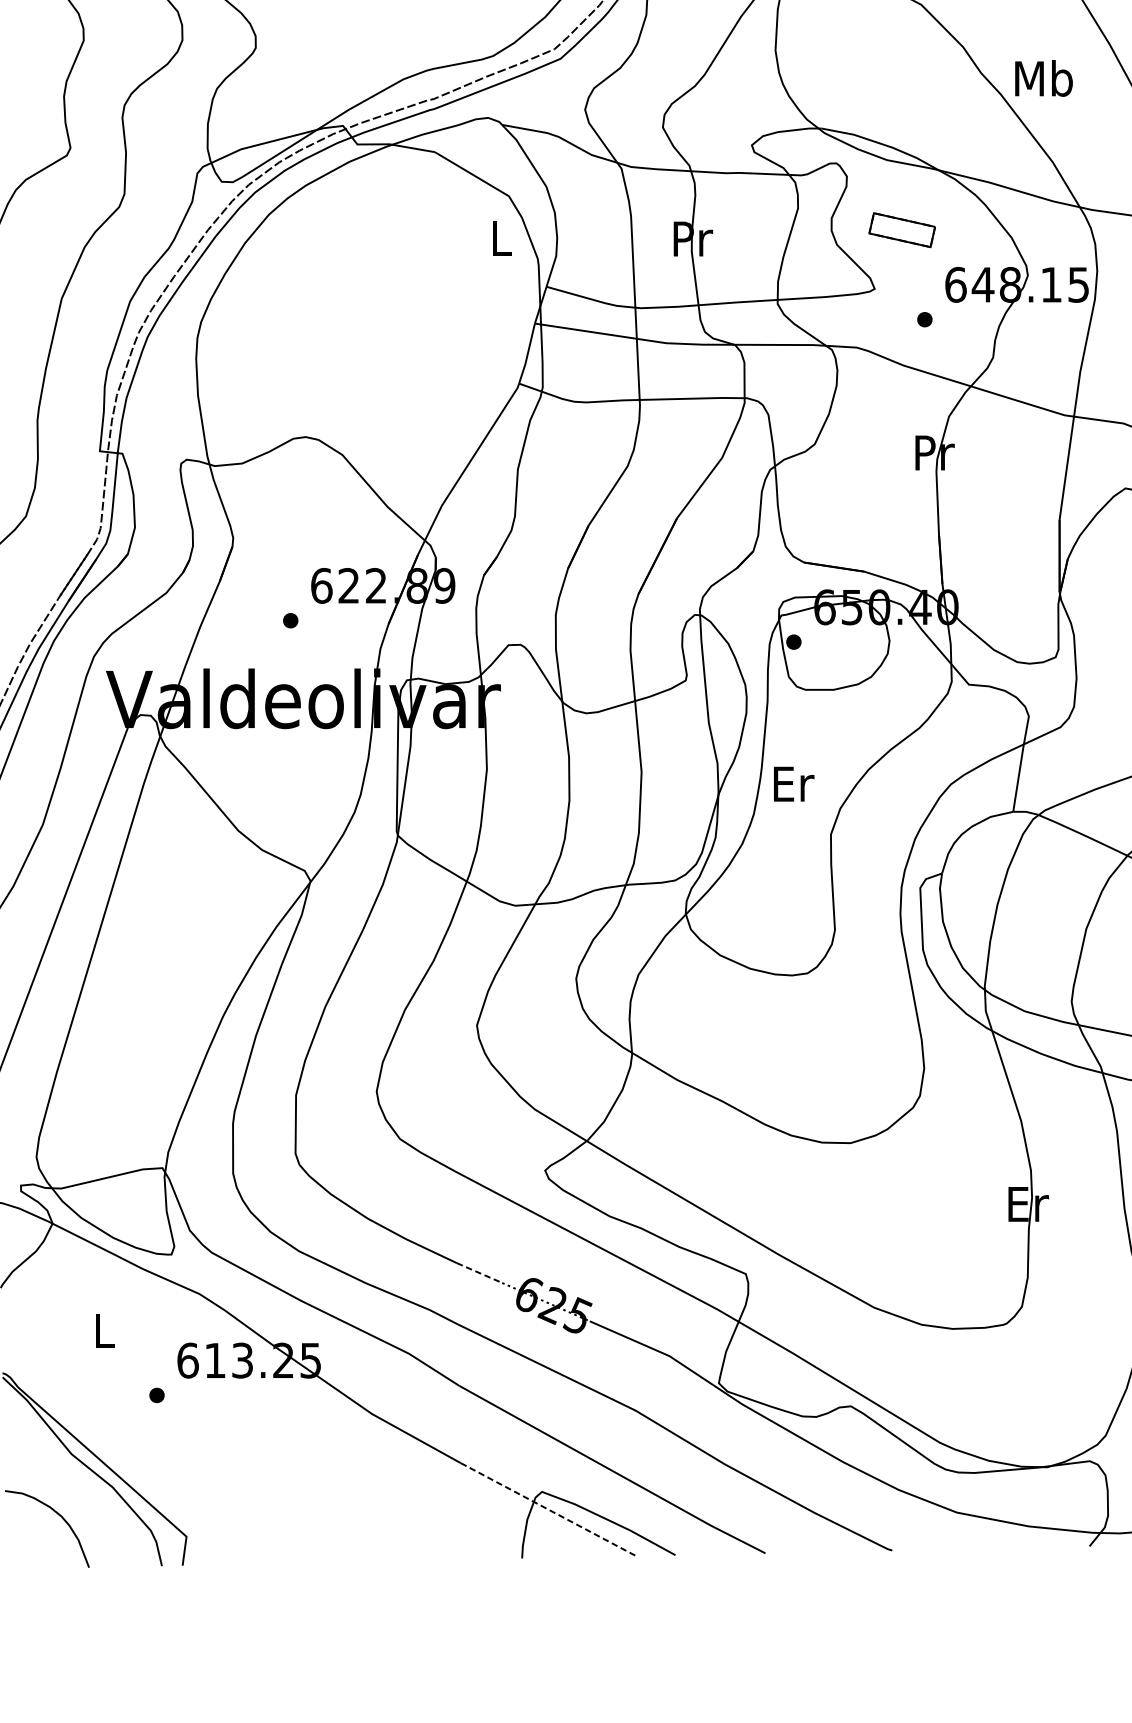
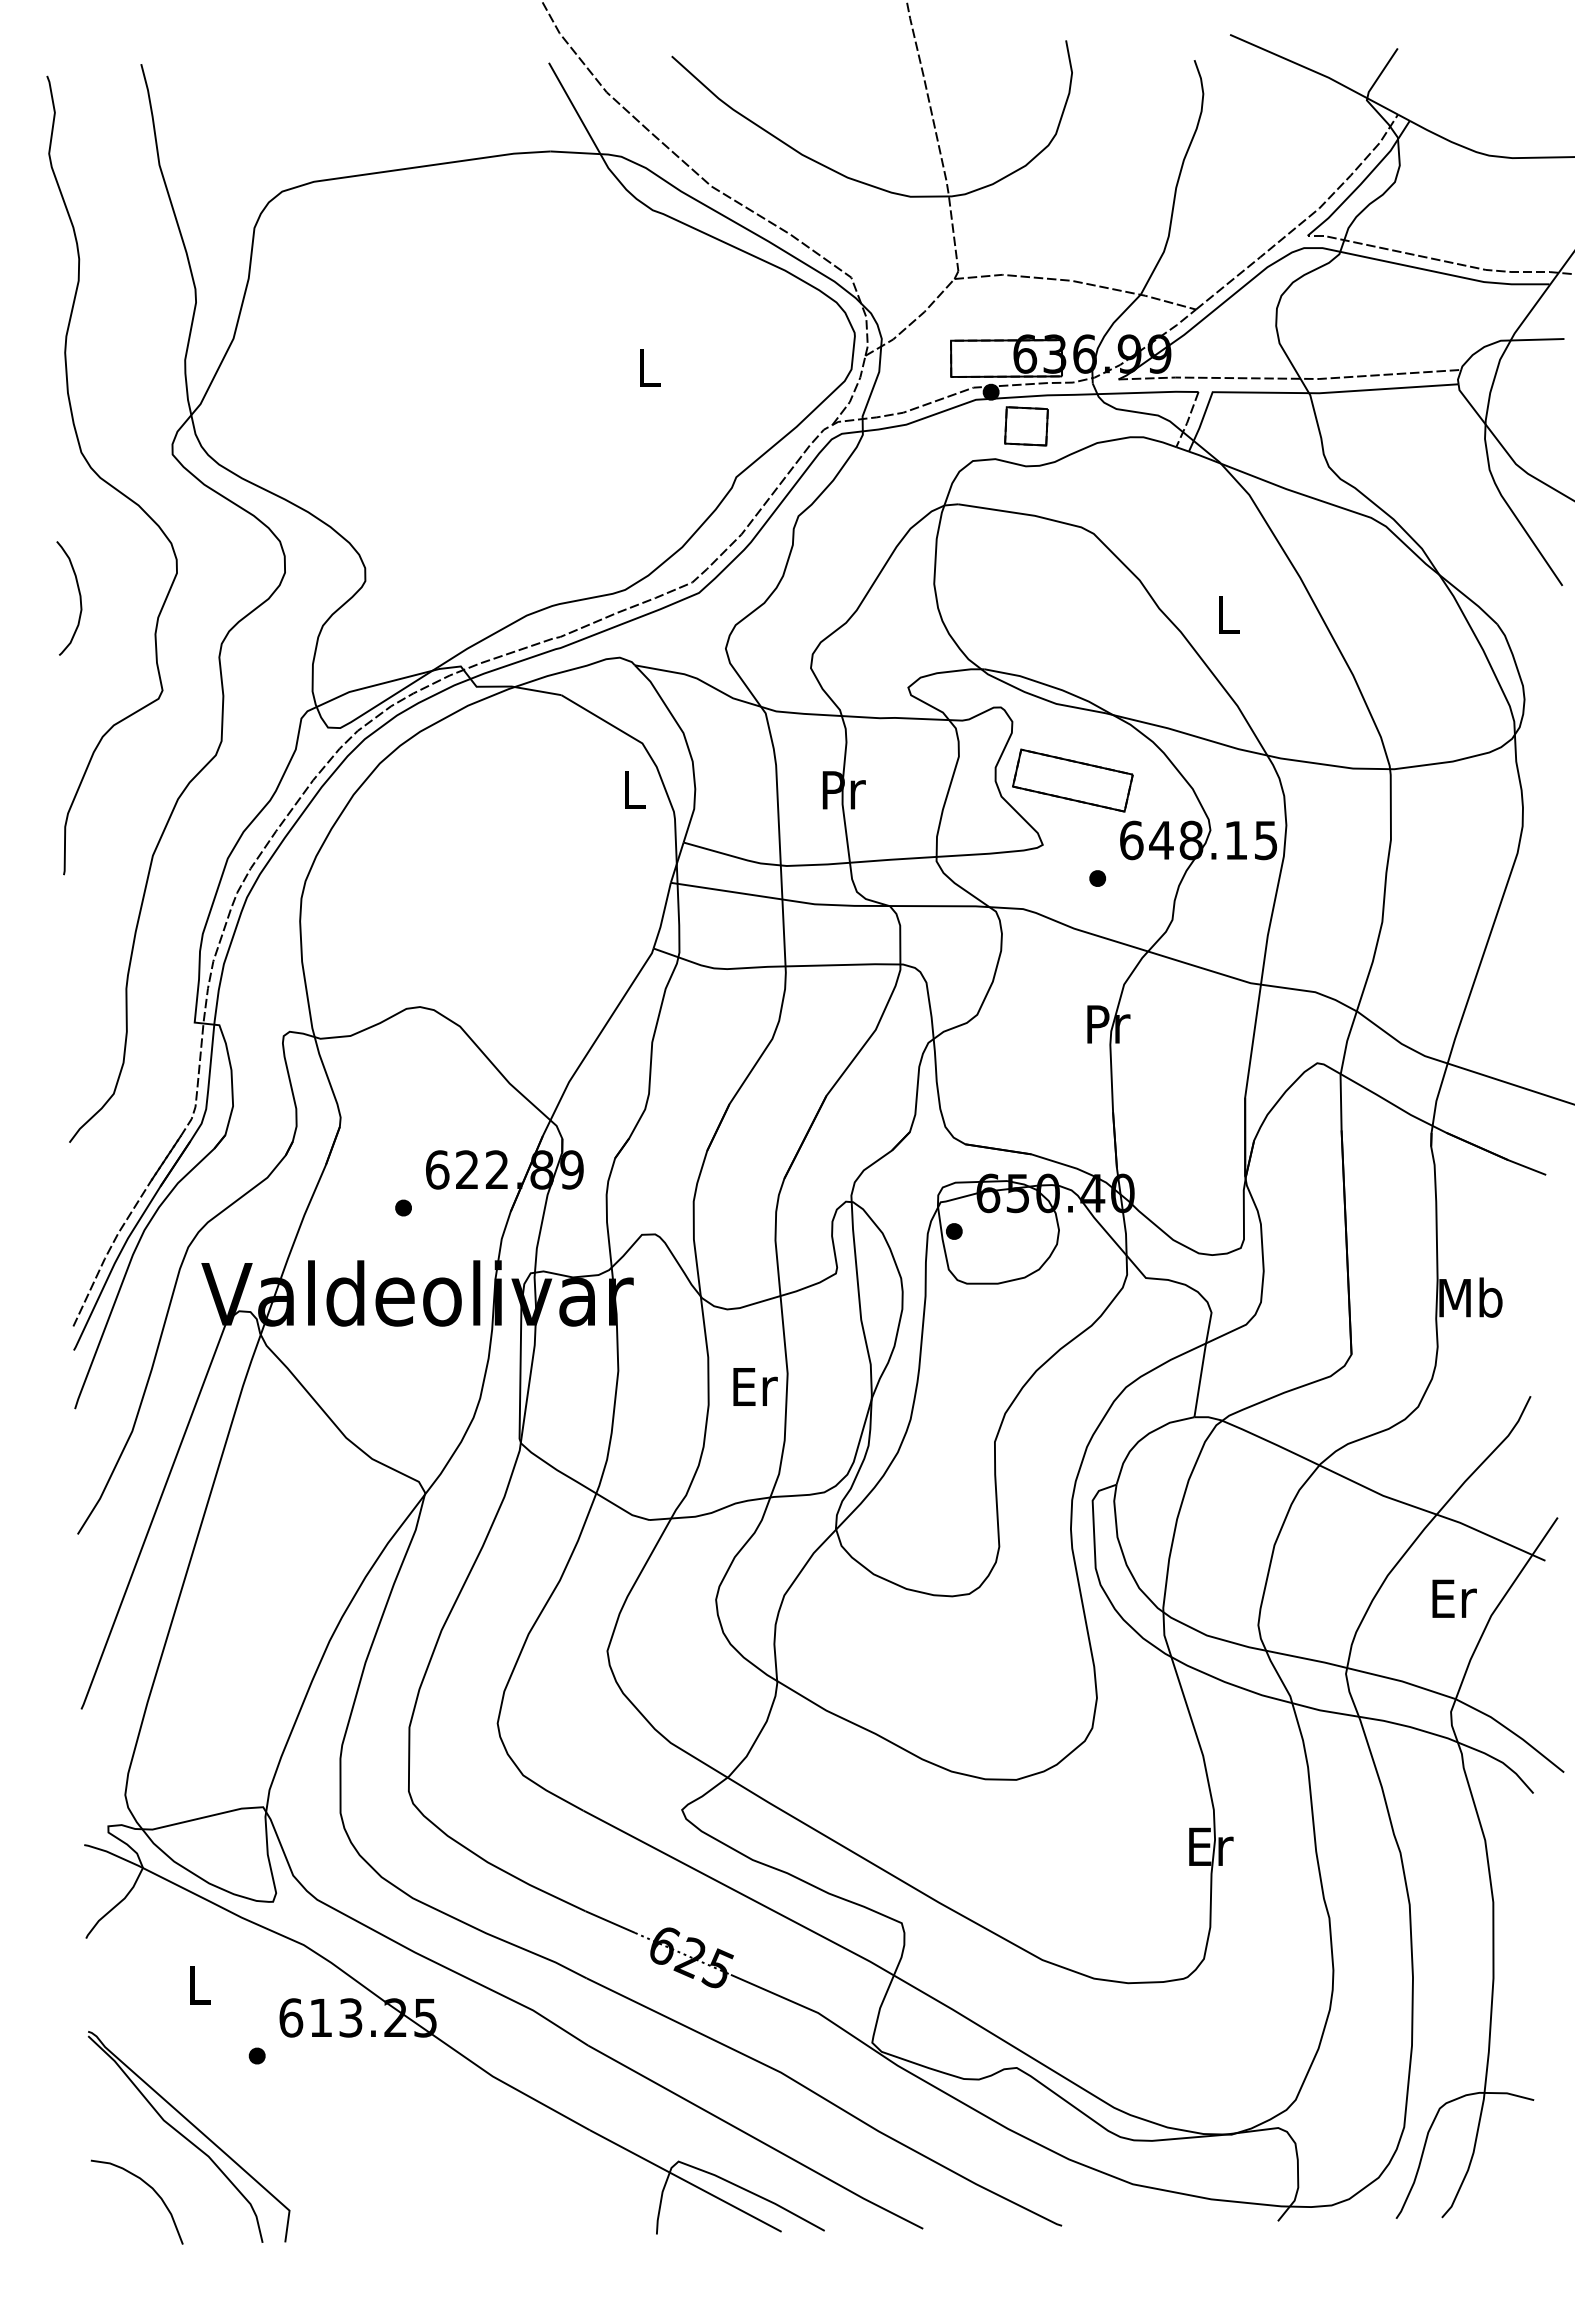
text: (1043, 78) -> (1227, 614), Mb -> L
part: (901, 230) -> (1072, 780), size x1.67
text: (794, 783) -> (755, 1386), moved
line: (479, 1273) -> (610, 1922), dashed -> solid
line: (548, 1510) -> (685, 2181), dashed -> solid

